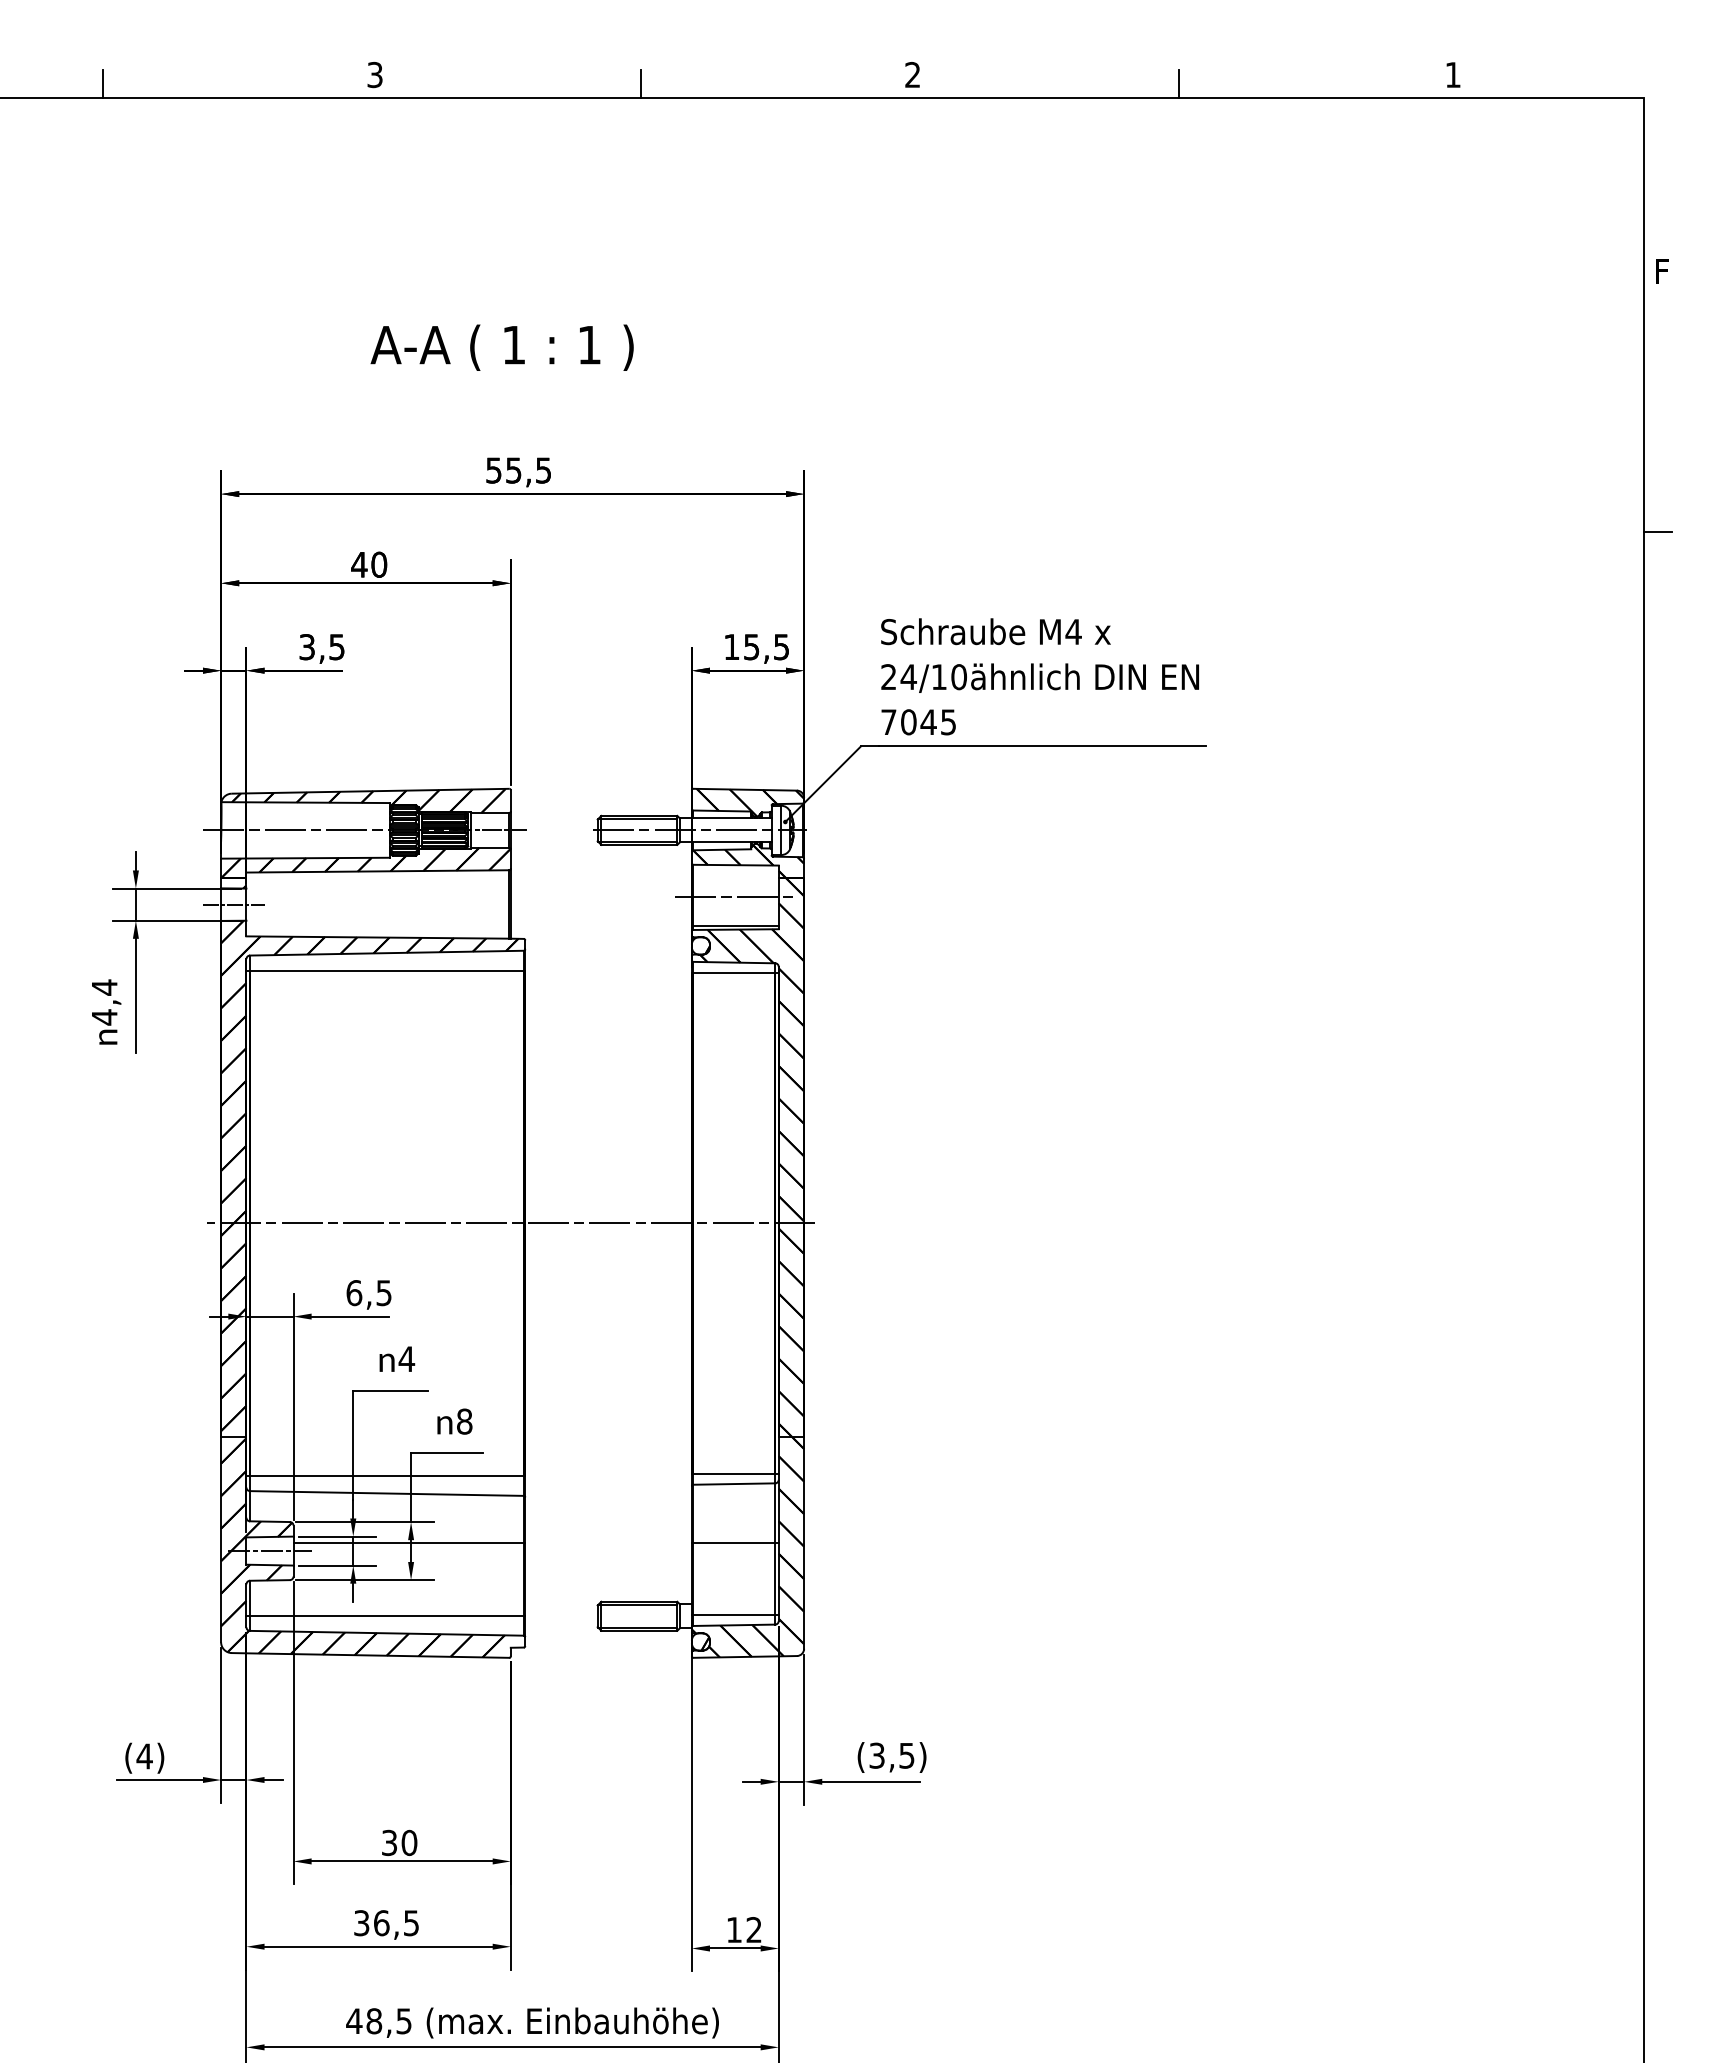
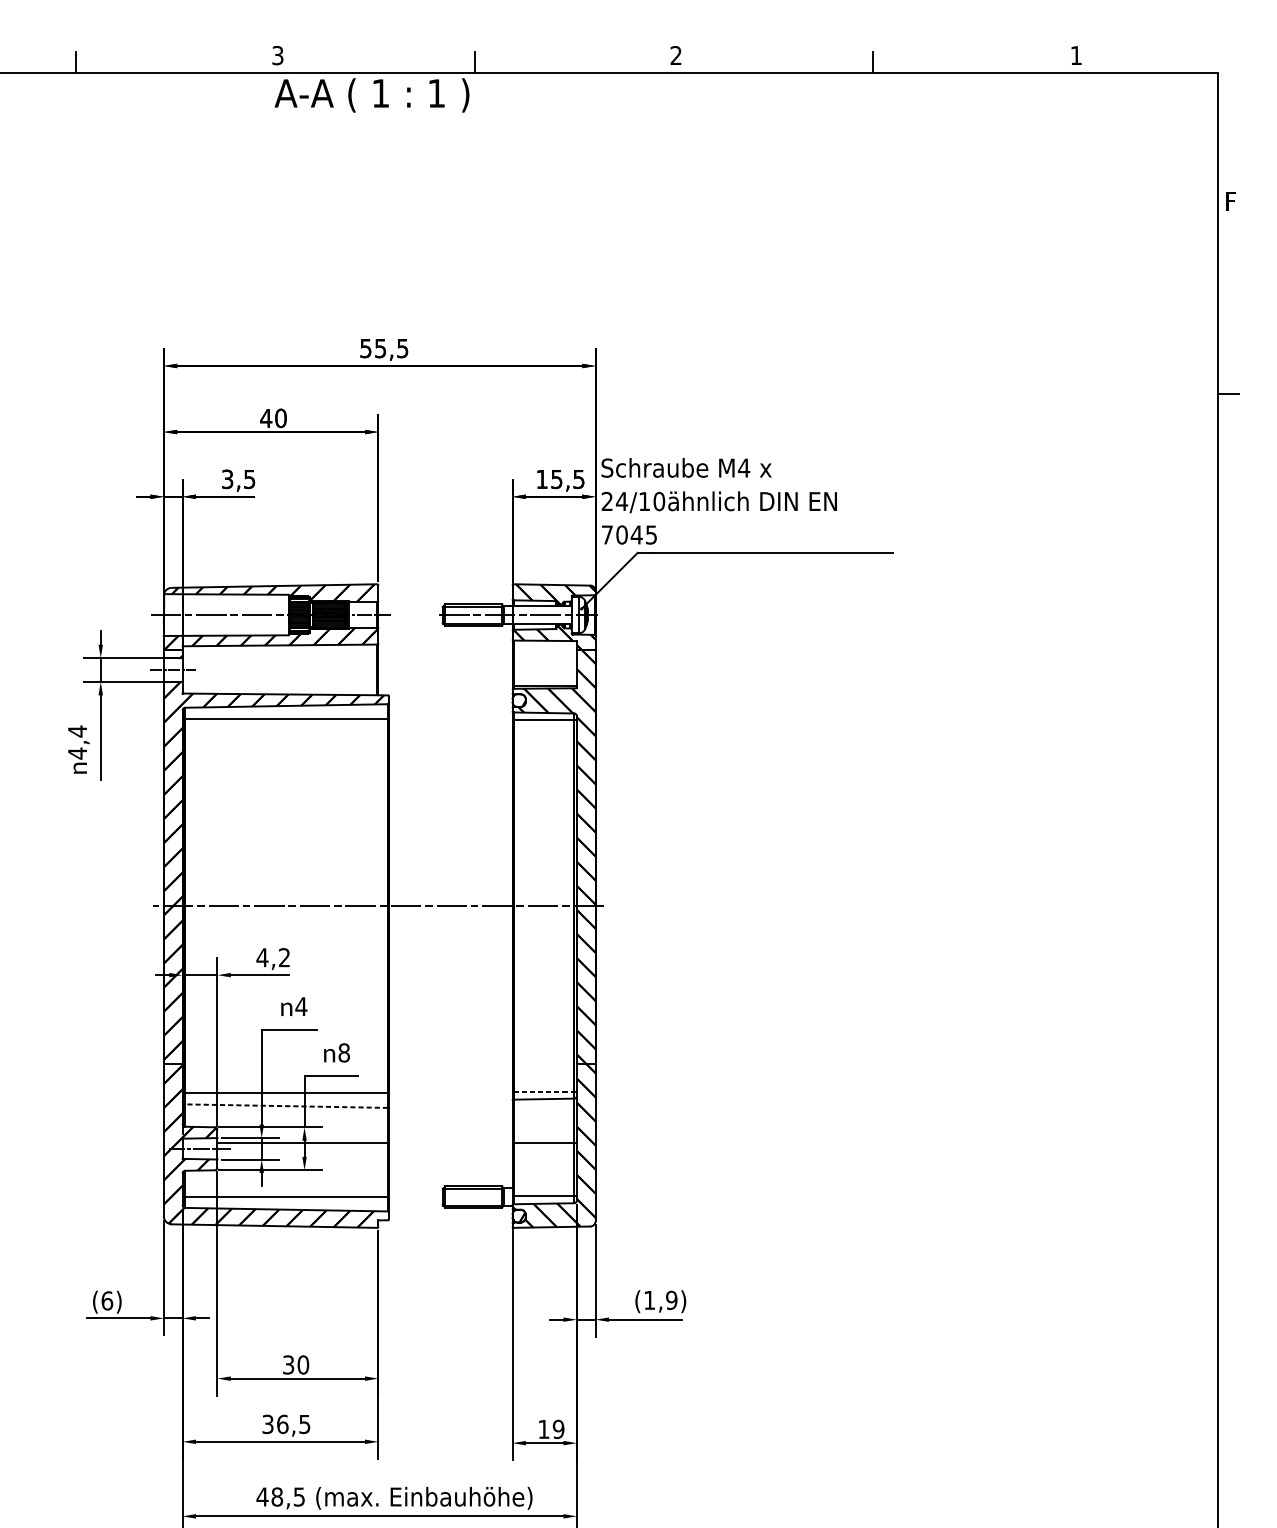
text: (501, 347) -> (371, 95), moved
text: (1039, 676) -> (718, 501), moved
line: (735, 897) -> (544, 664), removed
text: (368, 1293) -> (273, 958), 6,5 -> 4,2
line: (734, 1473) -> (544, 1091), solid -> dashed
line: (386, 1493) -> (286, 1106), solid -> dashed
text: (891, 1755) -> (660, 1300), (3,5) -> (1,9)
text: (144, 1756) -> (107, 1300), (4) -> (6)
text: (753, 1930) -> (558, 1429), 12 -> 19

